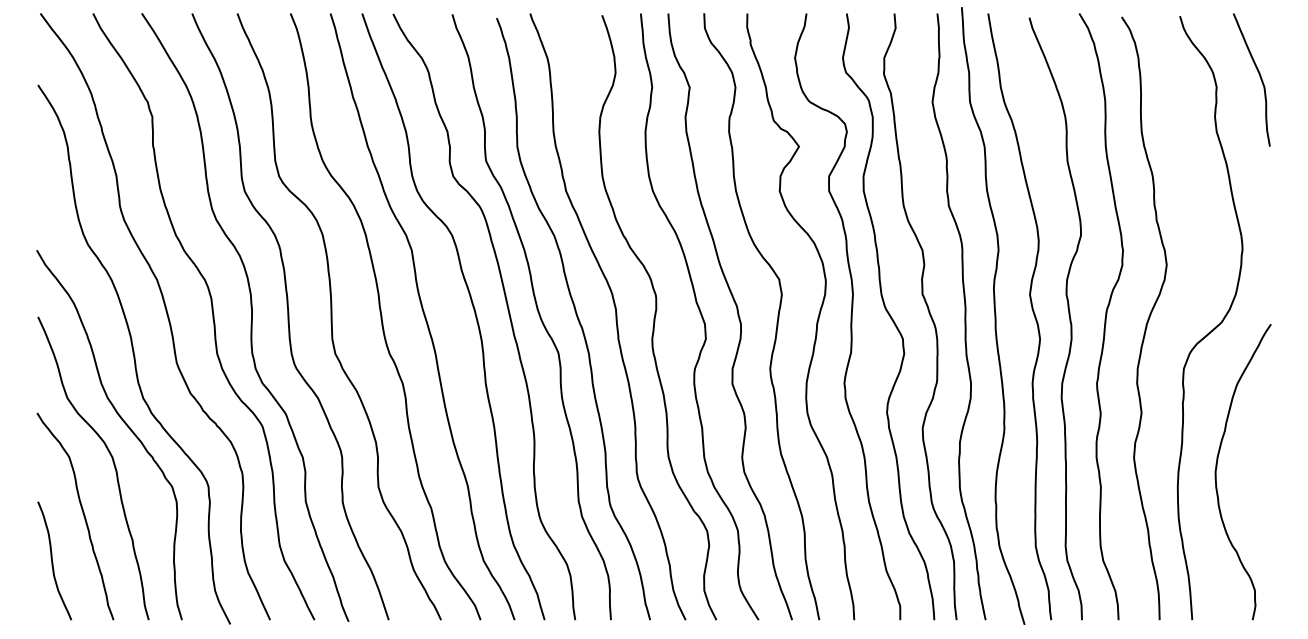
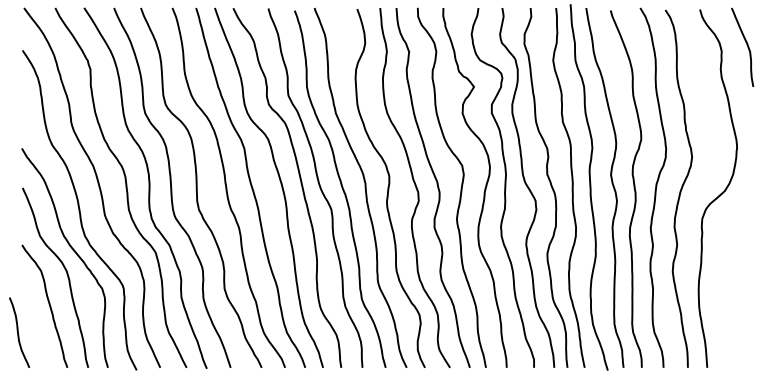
curve: (1217, 471) -> (722, 279), removed
curve: (52, 560) -> (18, 332), moved

